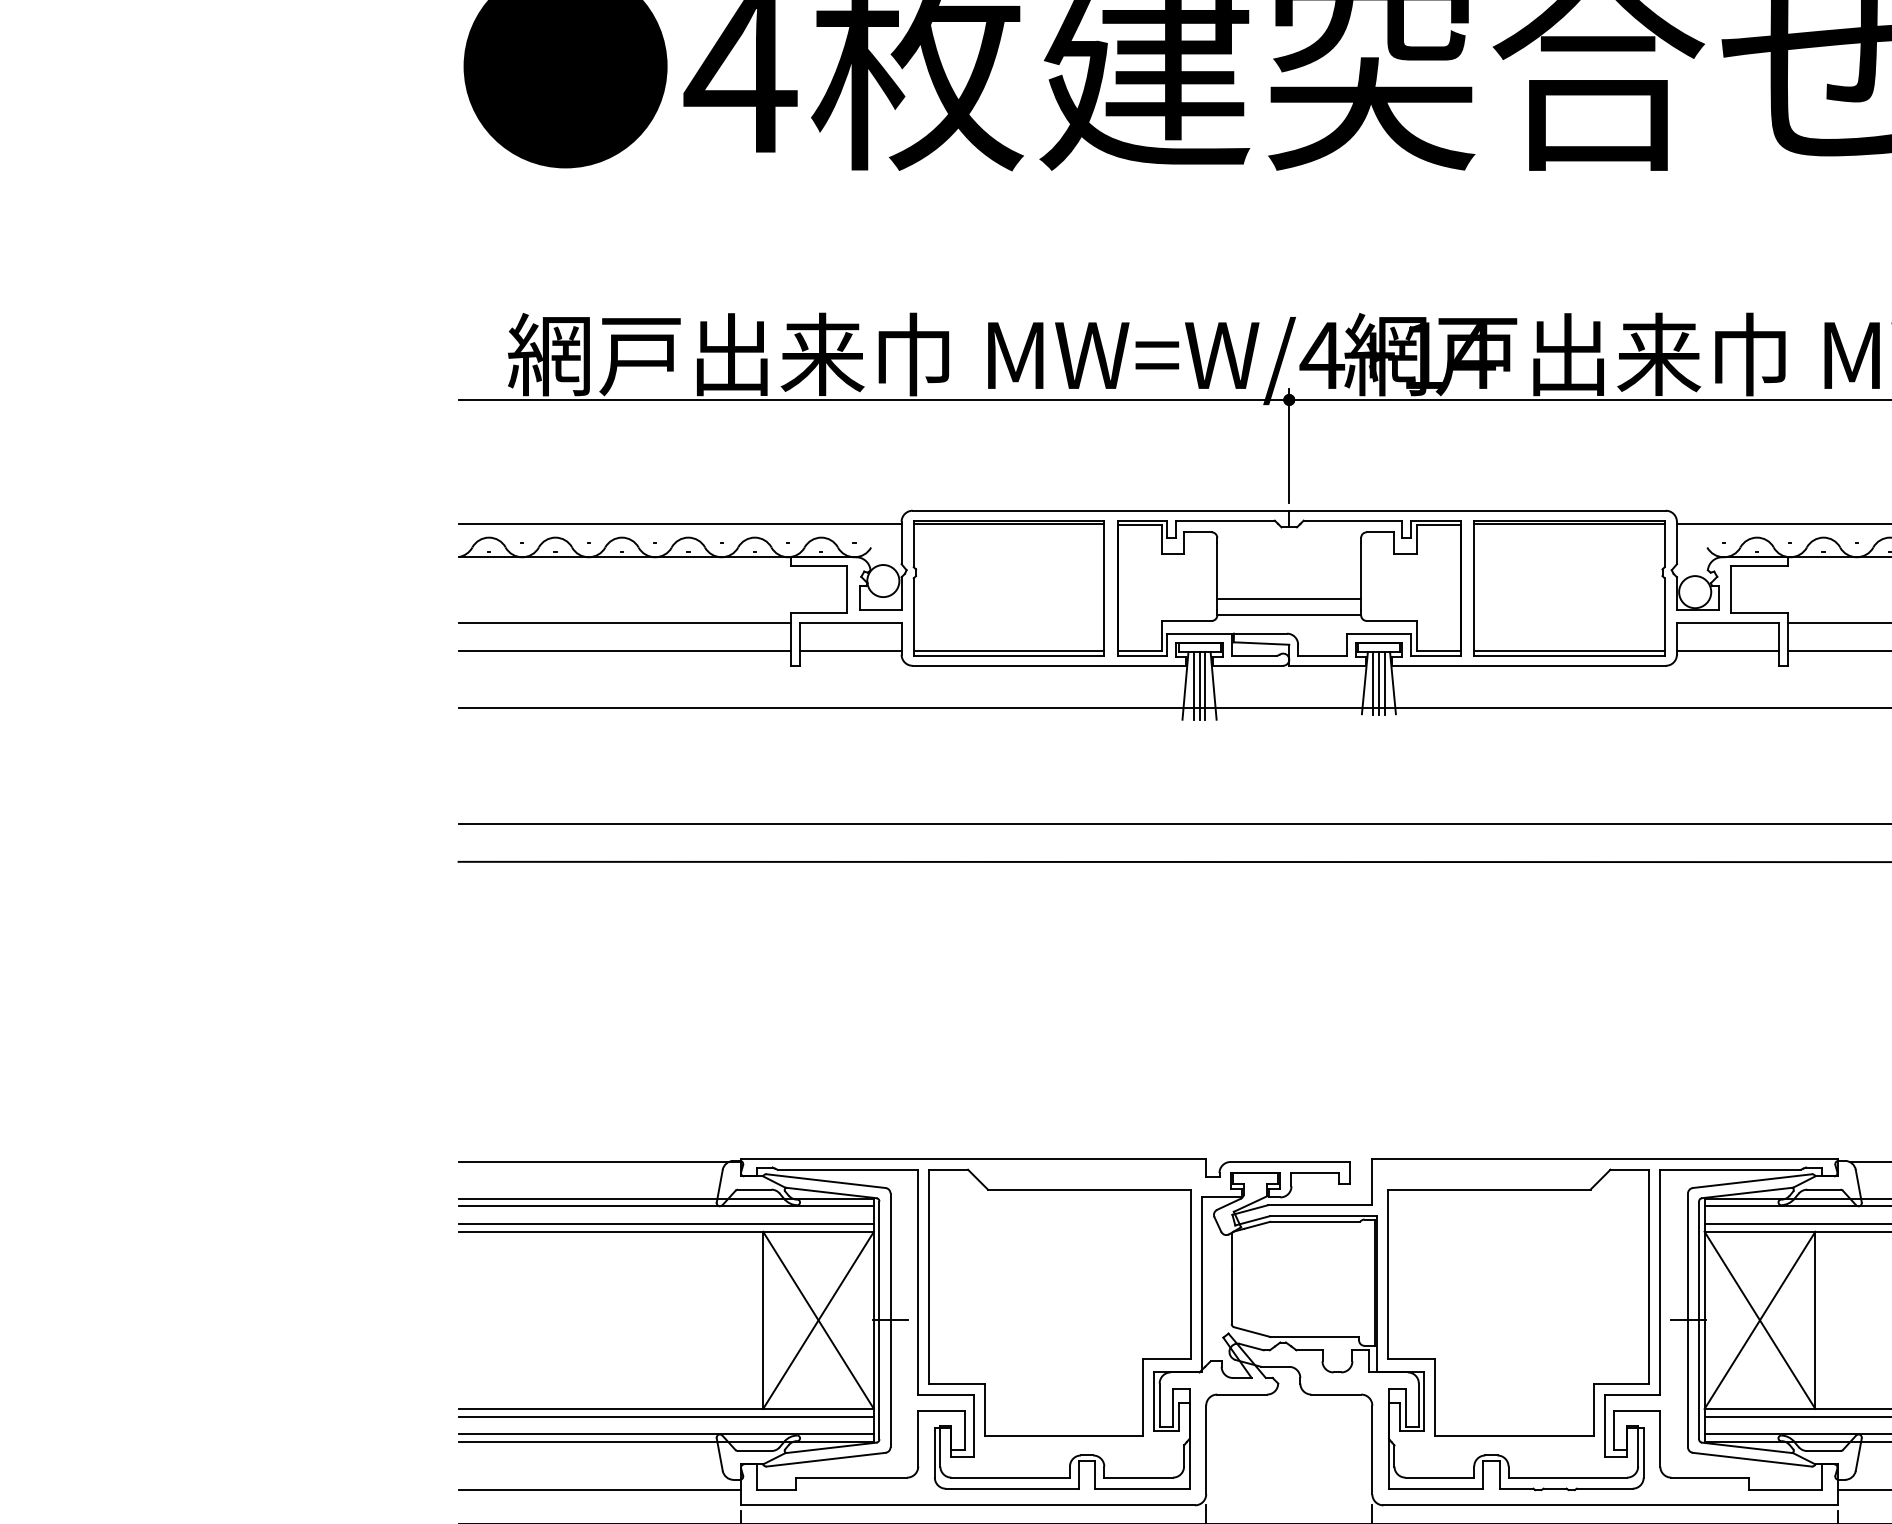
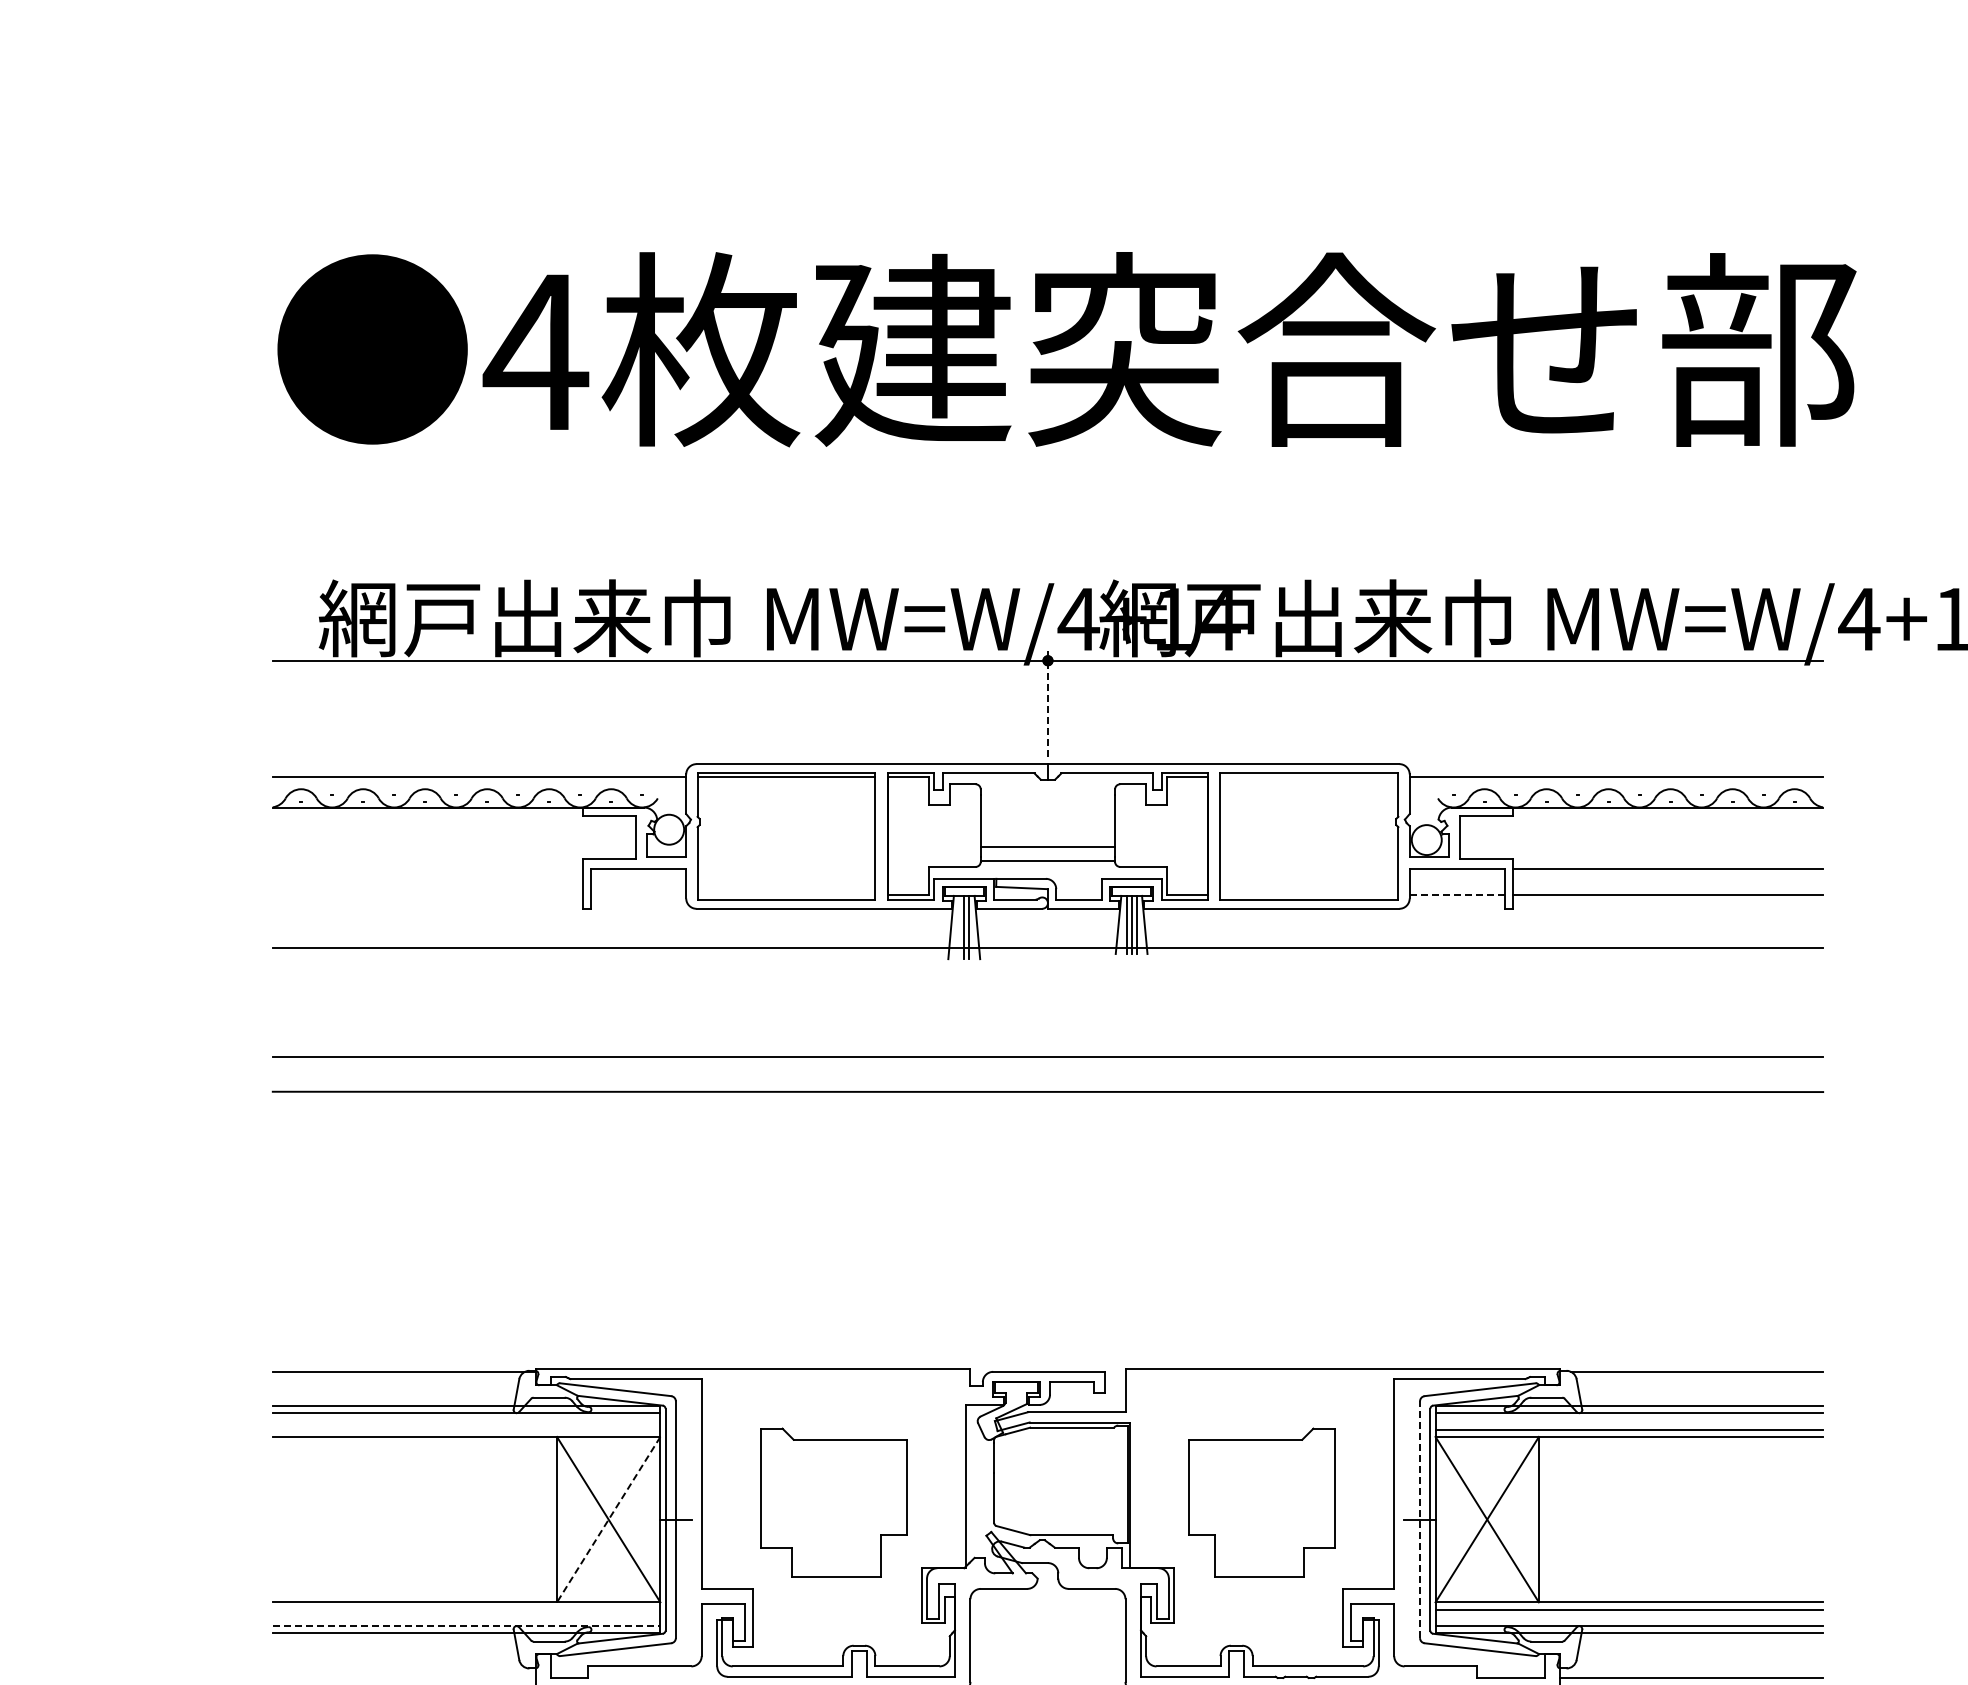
line: (1288, 445) -> (1047, 703), solid -> dashed
line: (1569, 524) -> (1309, 776), removed
line: (624, 622) -> (427, 868), removed
line: (624, 651) -> (427, 895), removed
line: (850, 651) -> (638, 895), removed
line: (1009, 651) -> (786, 895), removed
line: (1569, 651) -> (1309, 895), removed
line: (1728, 651) -> (1457, 895), solid -> dashed
line: (1194, 685) -> (959, 927), removed
line: (666, 1223) -> (466, 1429), removed
part: (1059, 1301) -> (833, 1502), size x0.6
part: (1518, 1301) -> (1261, 1502), size x0.6
line: (818, 1320) -> (608, 1519), solid -> dashed
line: (1688, 1320) -> (1420, 1519), solid -> dashed
line: (666, 1416) -> (466, 1609), removed
line: (666, 1434) -> (466, 1626), solid -> dashed
line: (599, 1489) -> (404, 1677), removed

